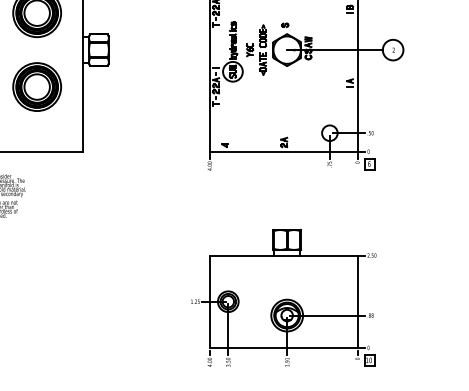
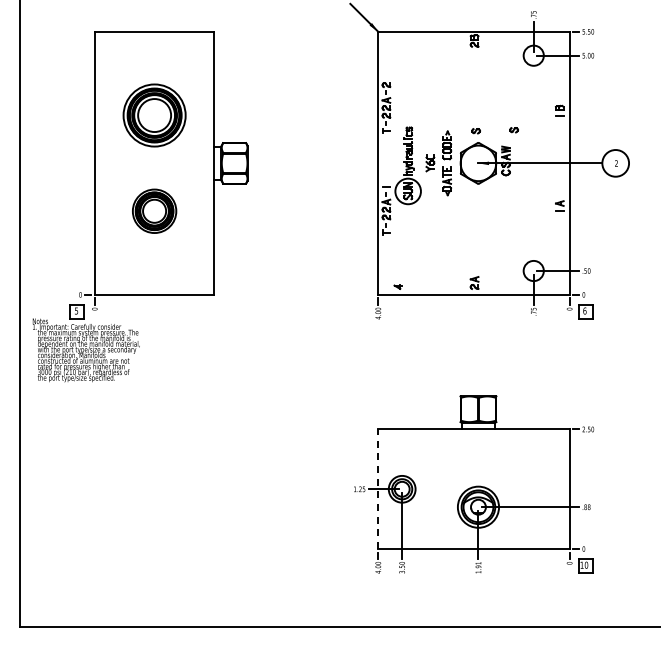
part: (314, 24) -> (513, 130), added
part: (37, 87) -> (154, 211), size x0.7
line: (210, 301) -> (378, 489), solid -> dashed

